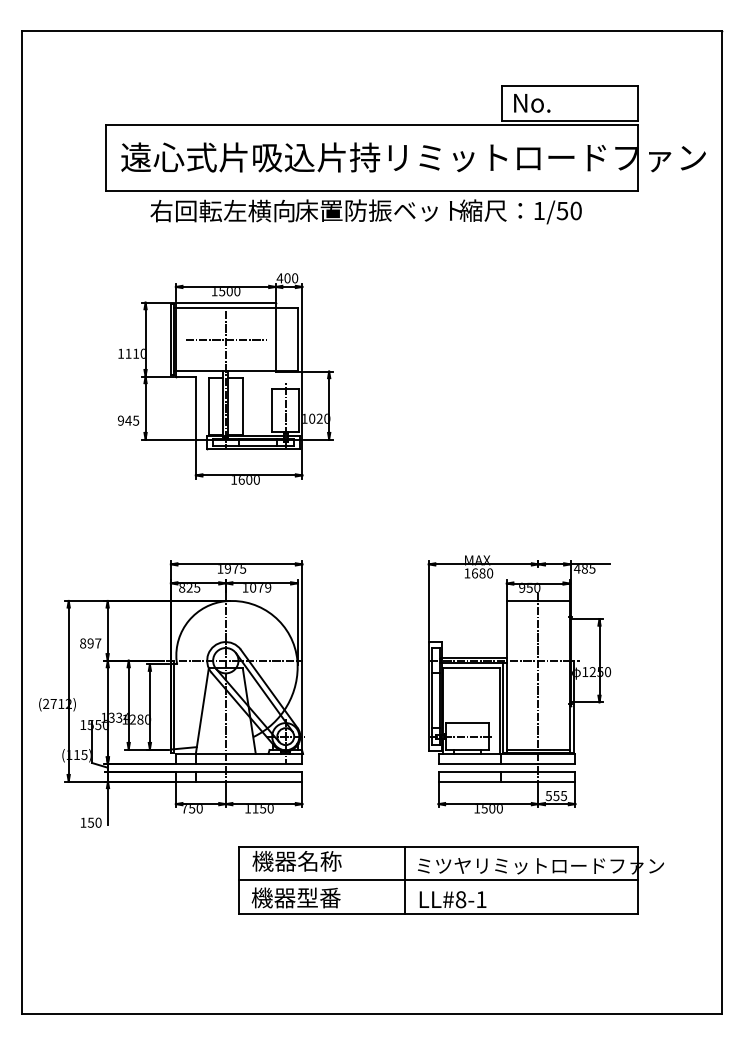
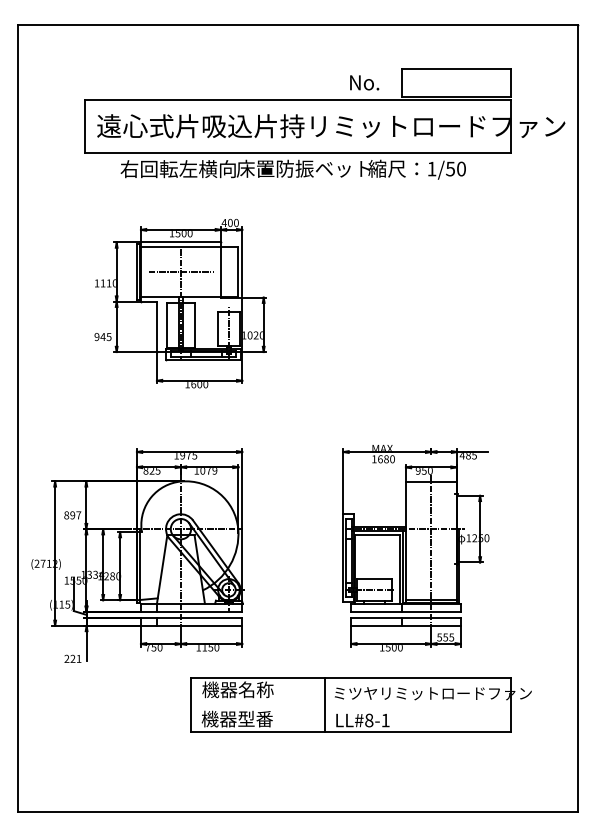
text: (532, 103) -> (364, 83), moved
text: (90, 822) -> (72, 658), 150 -> 221
line: (438, 880) -> (351, 705), removed

